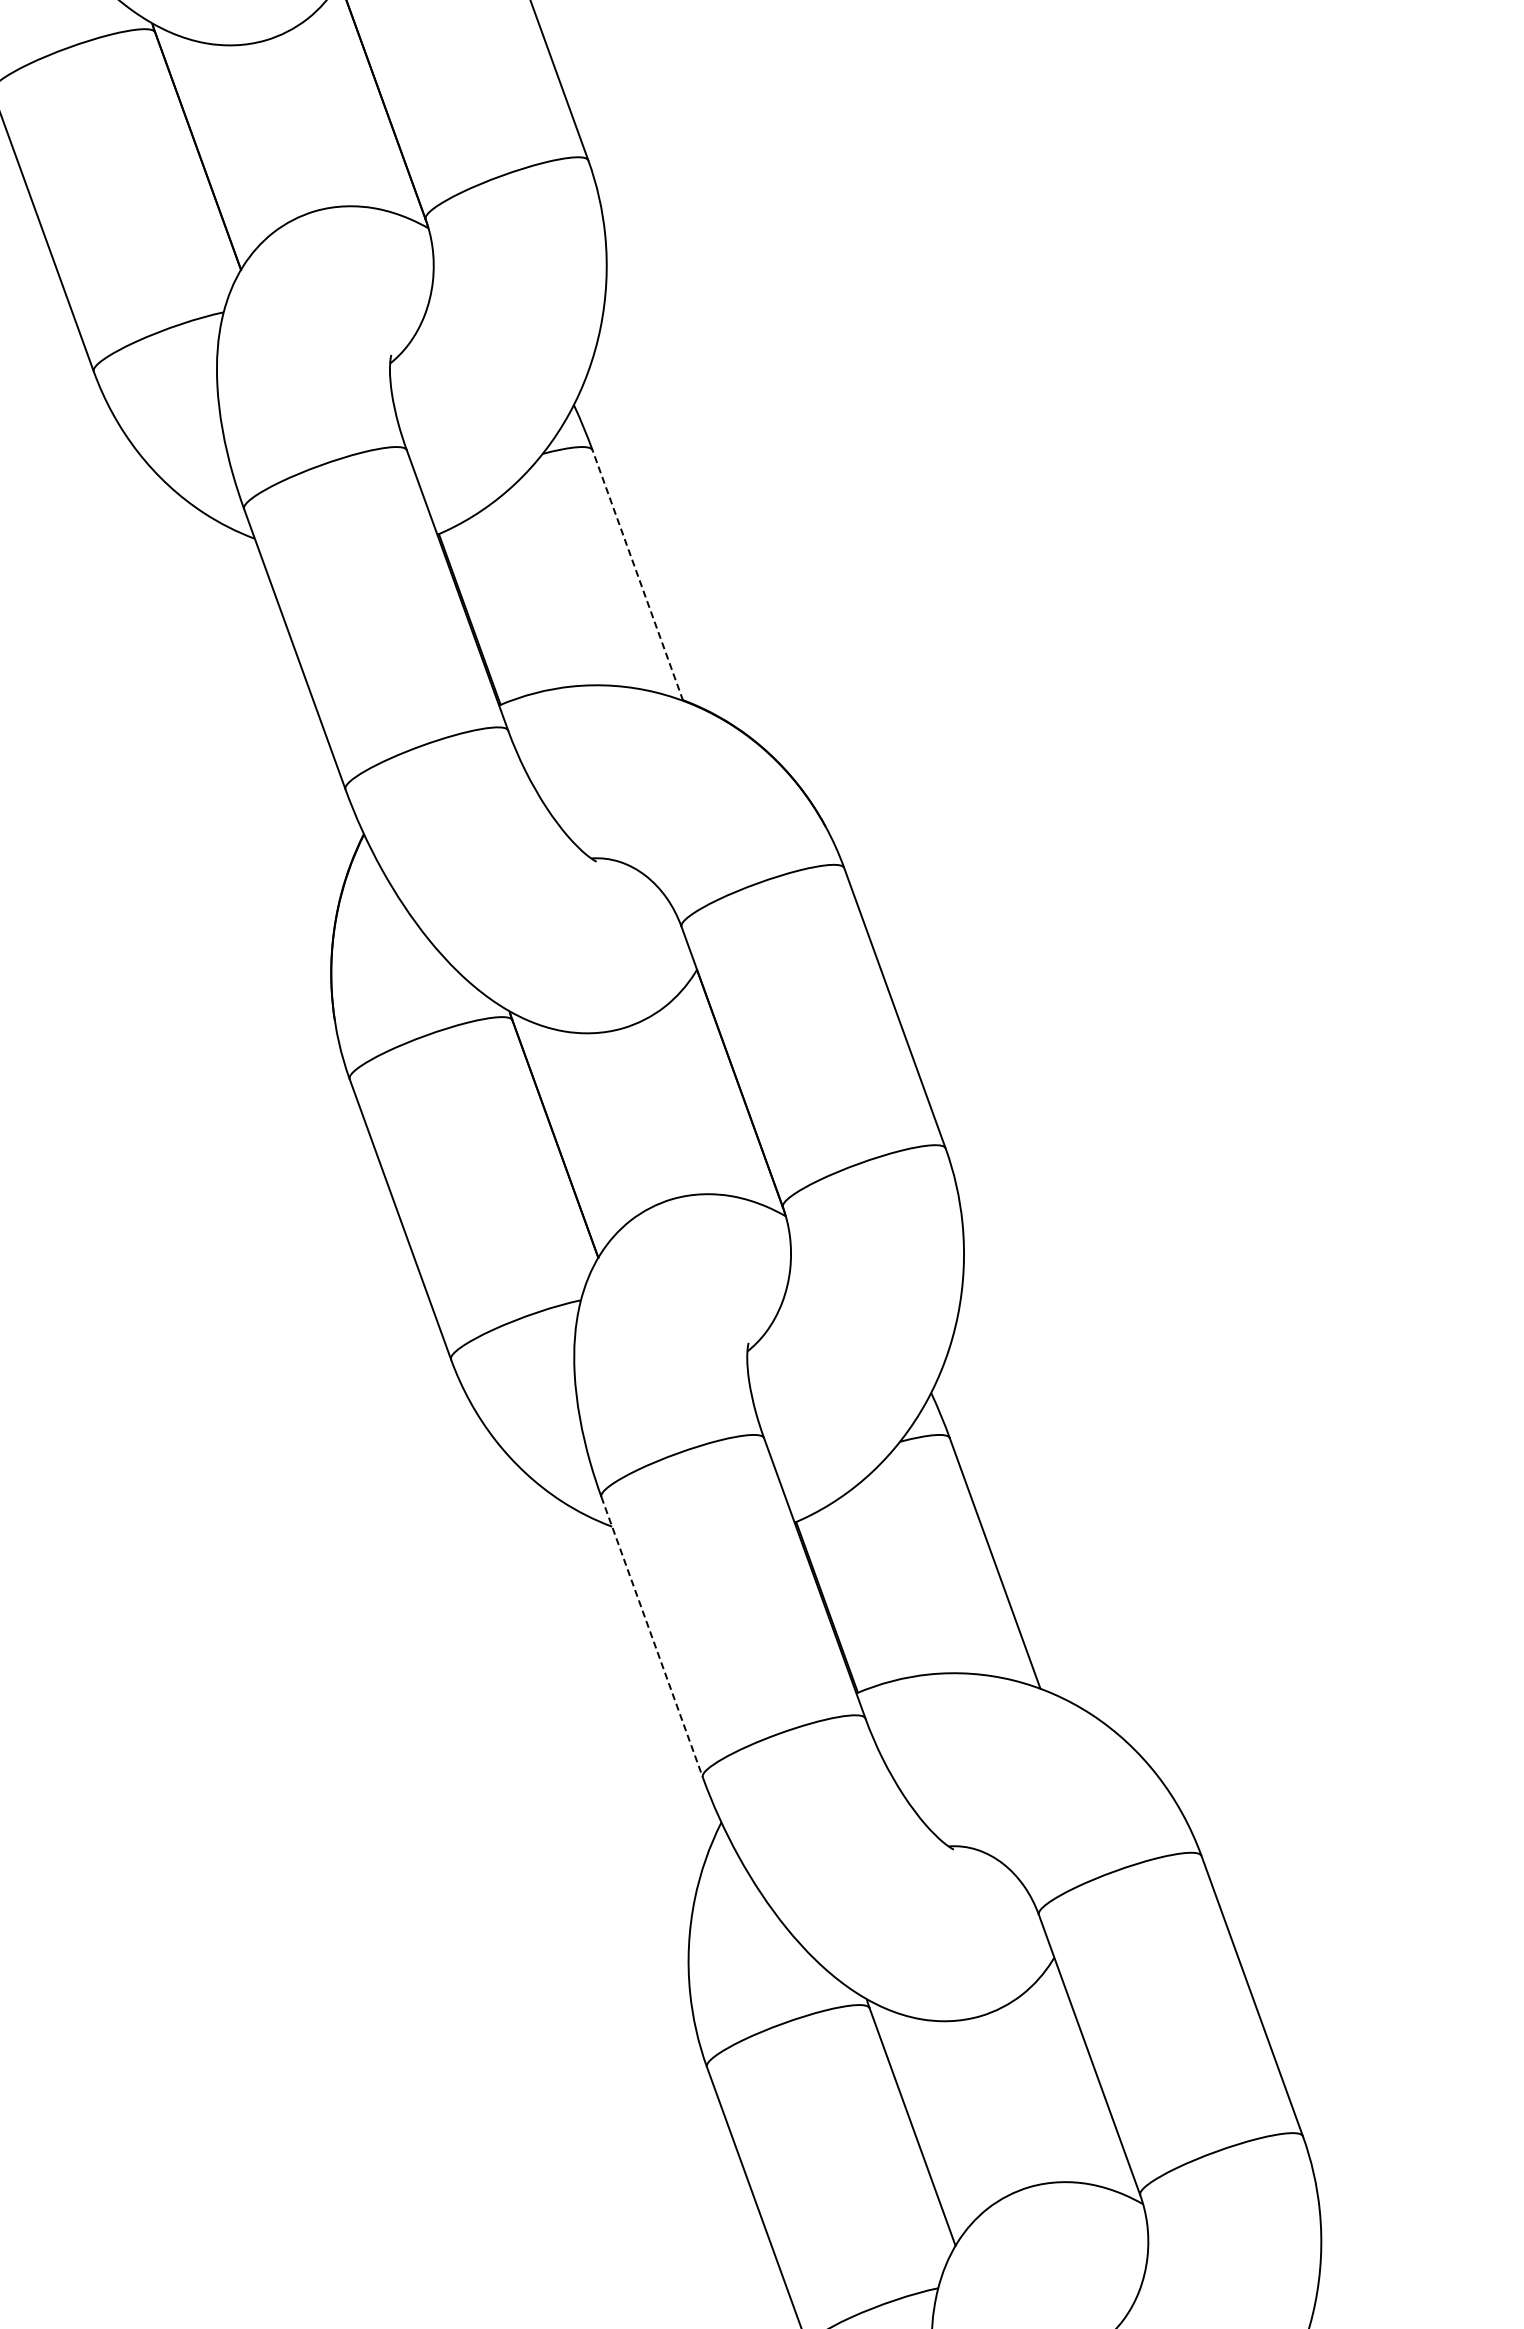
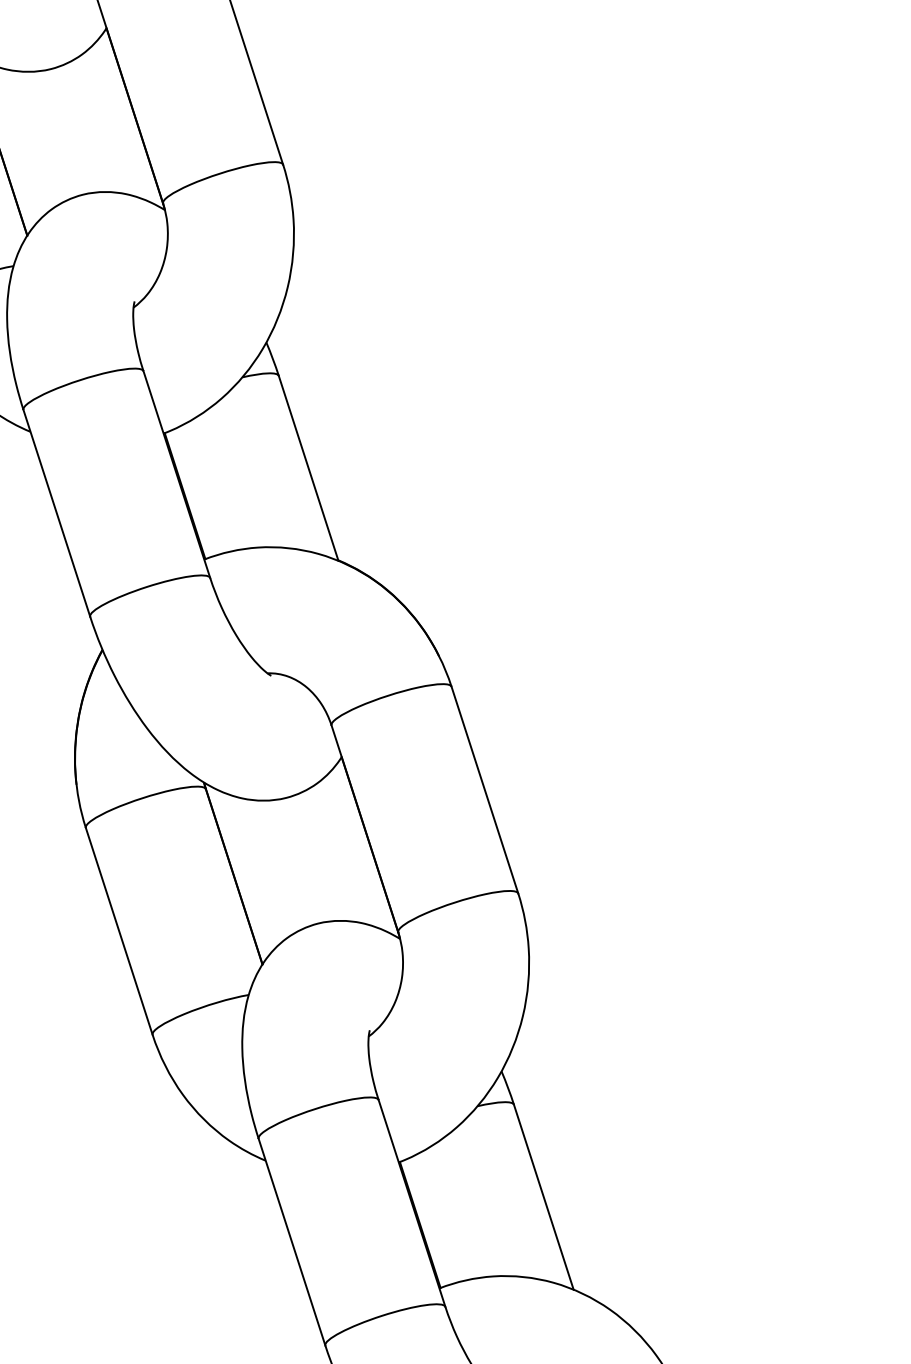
line: (637, 575) -> (308, 468), dashed -> solid
line: (652, 1637) -> (292, 1242), dashed -> solid

